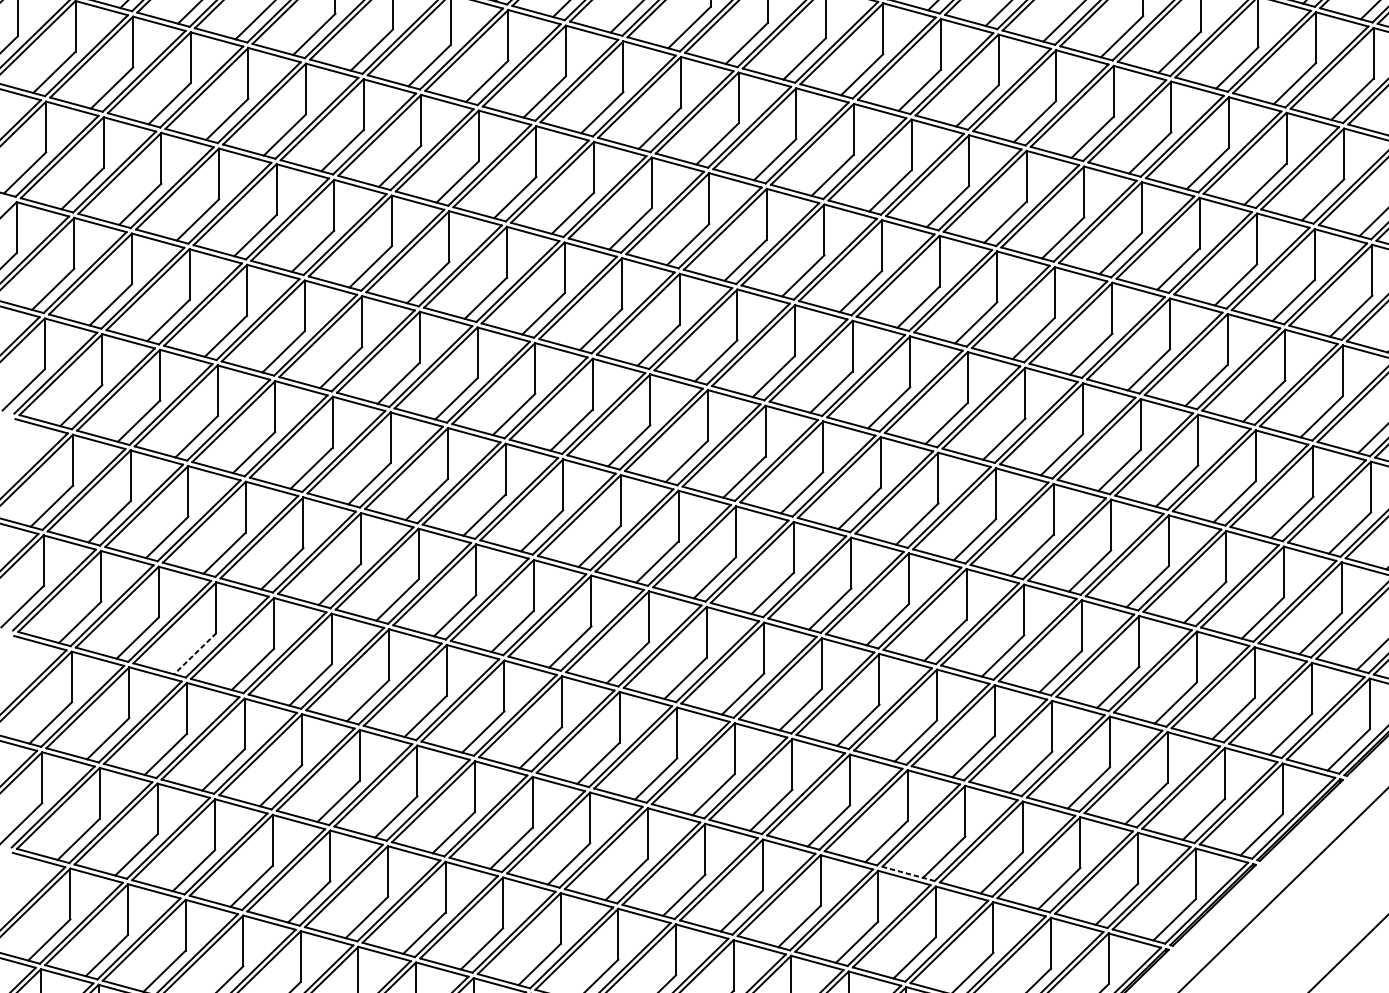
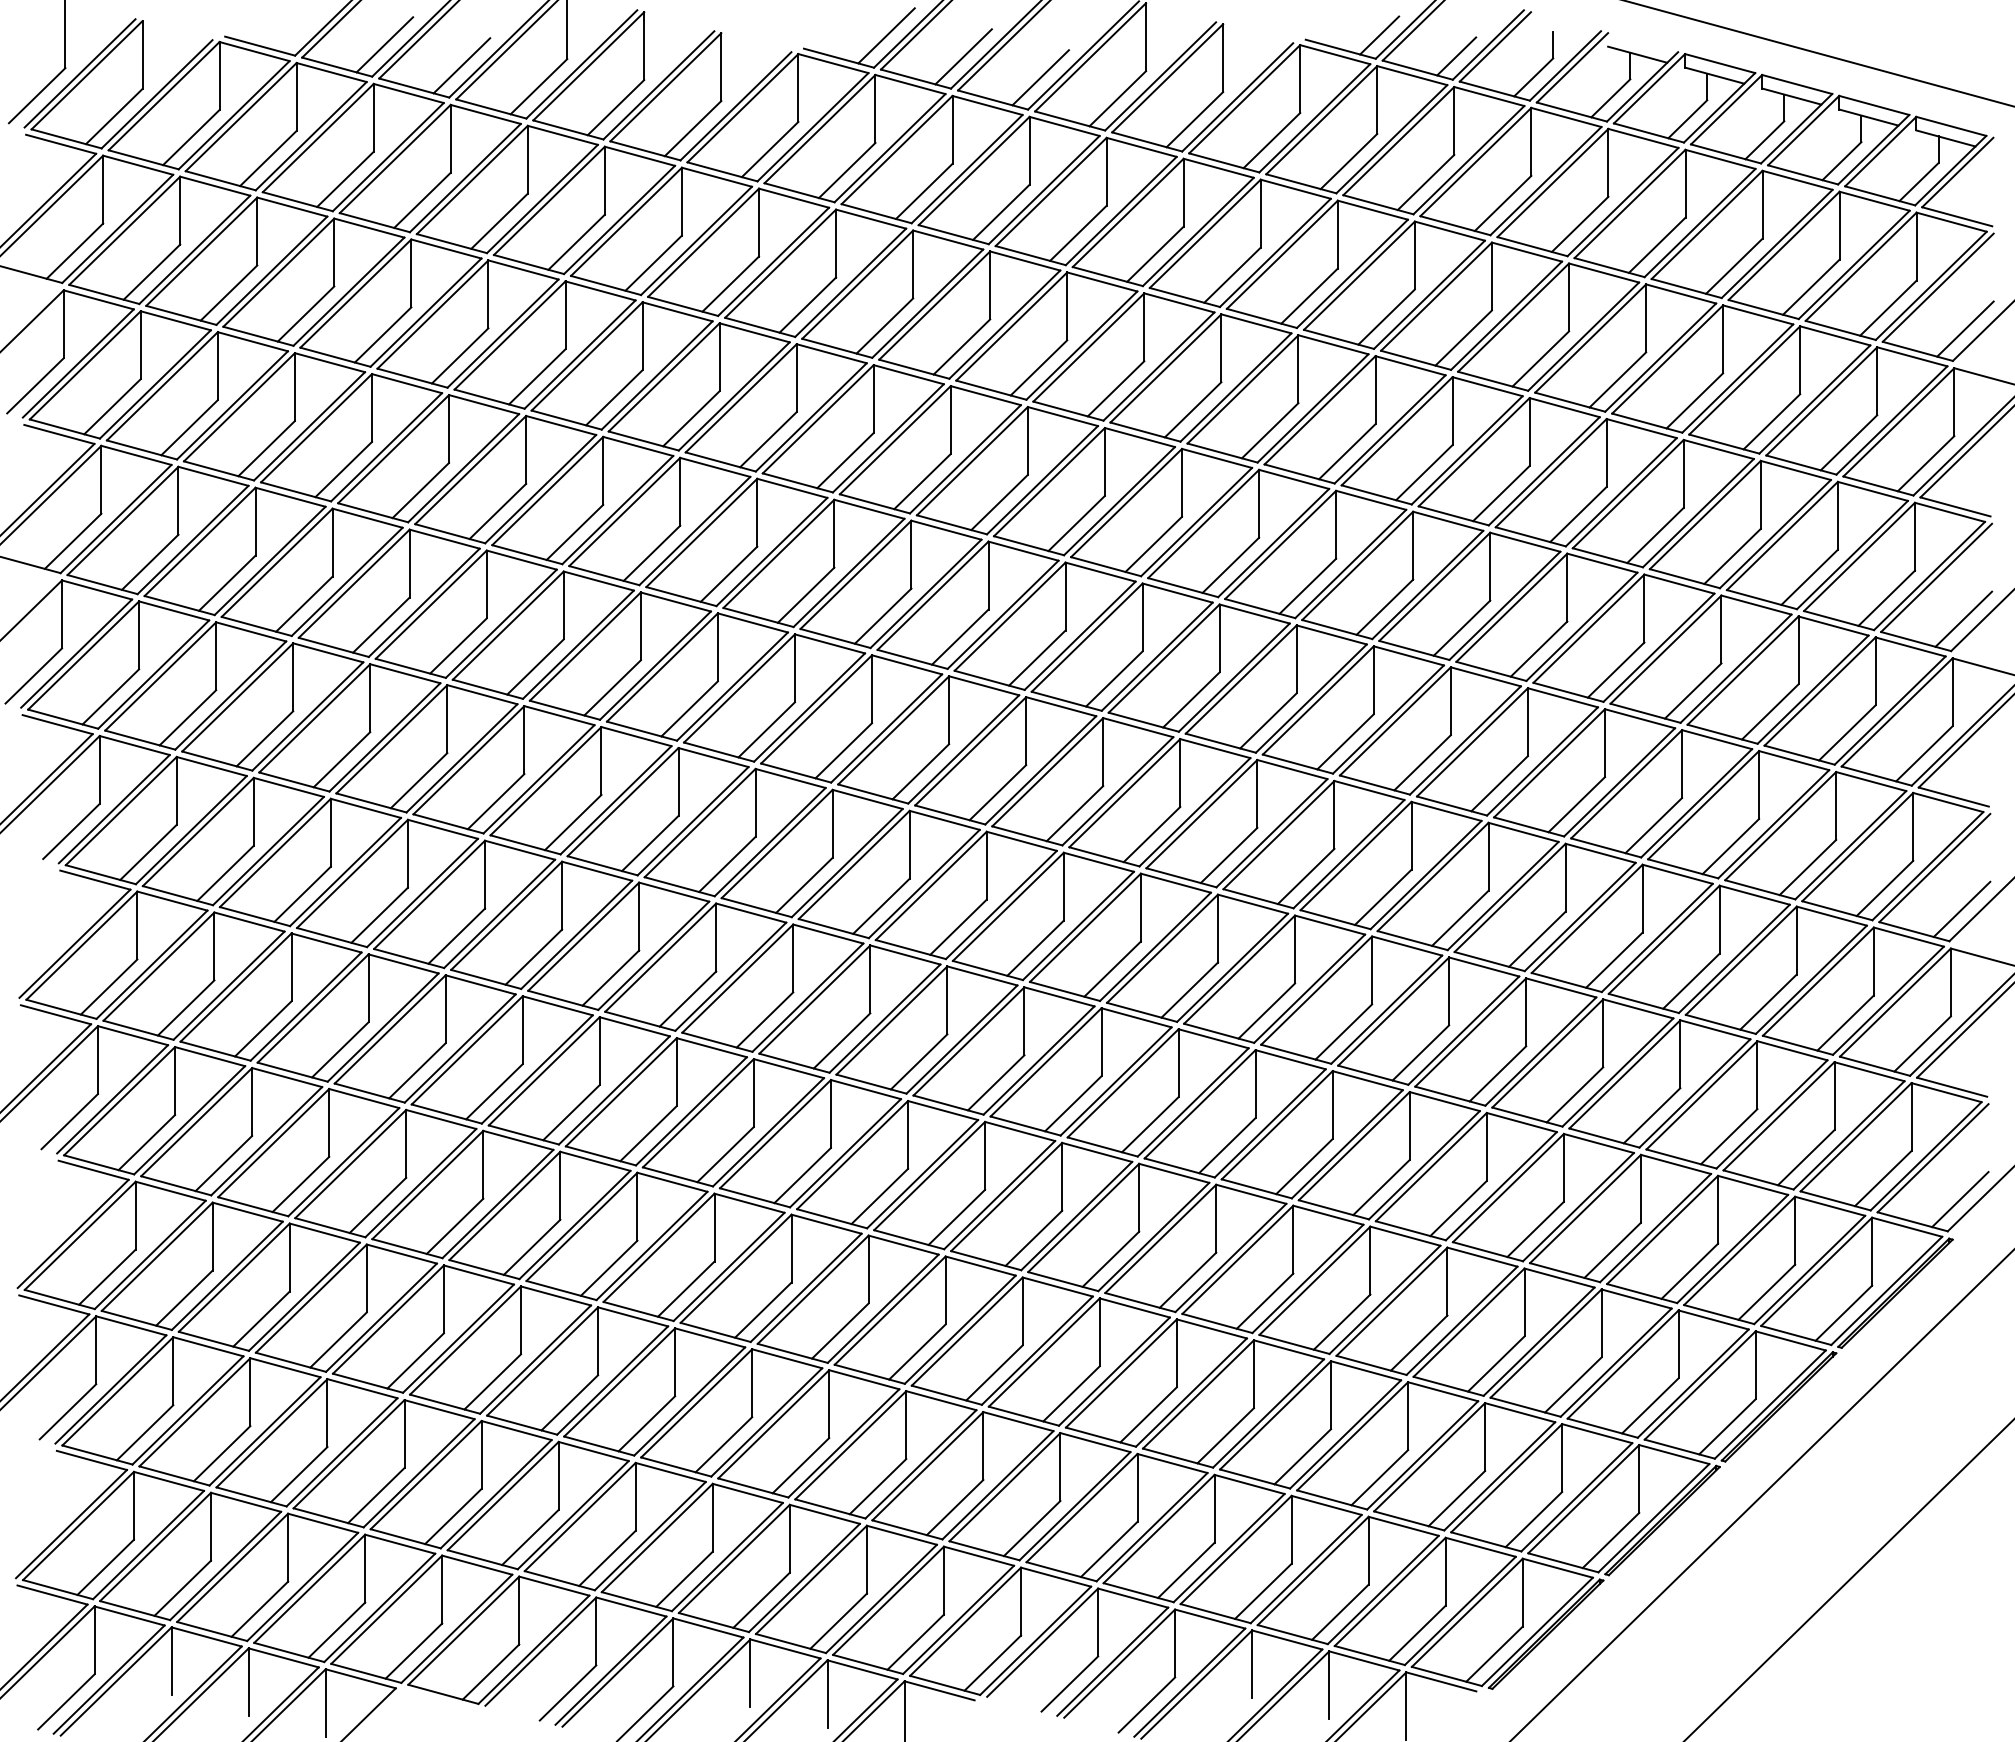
line: (194, 653) -> (300, 1184), dashed -> solid
line: (908, 873) -> (1254, 1478), dashed -> solid

